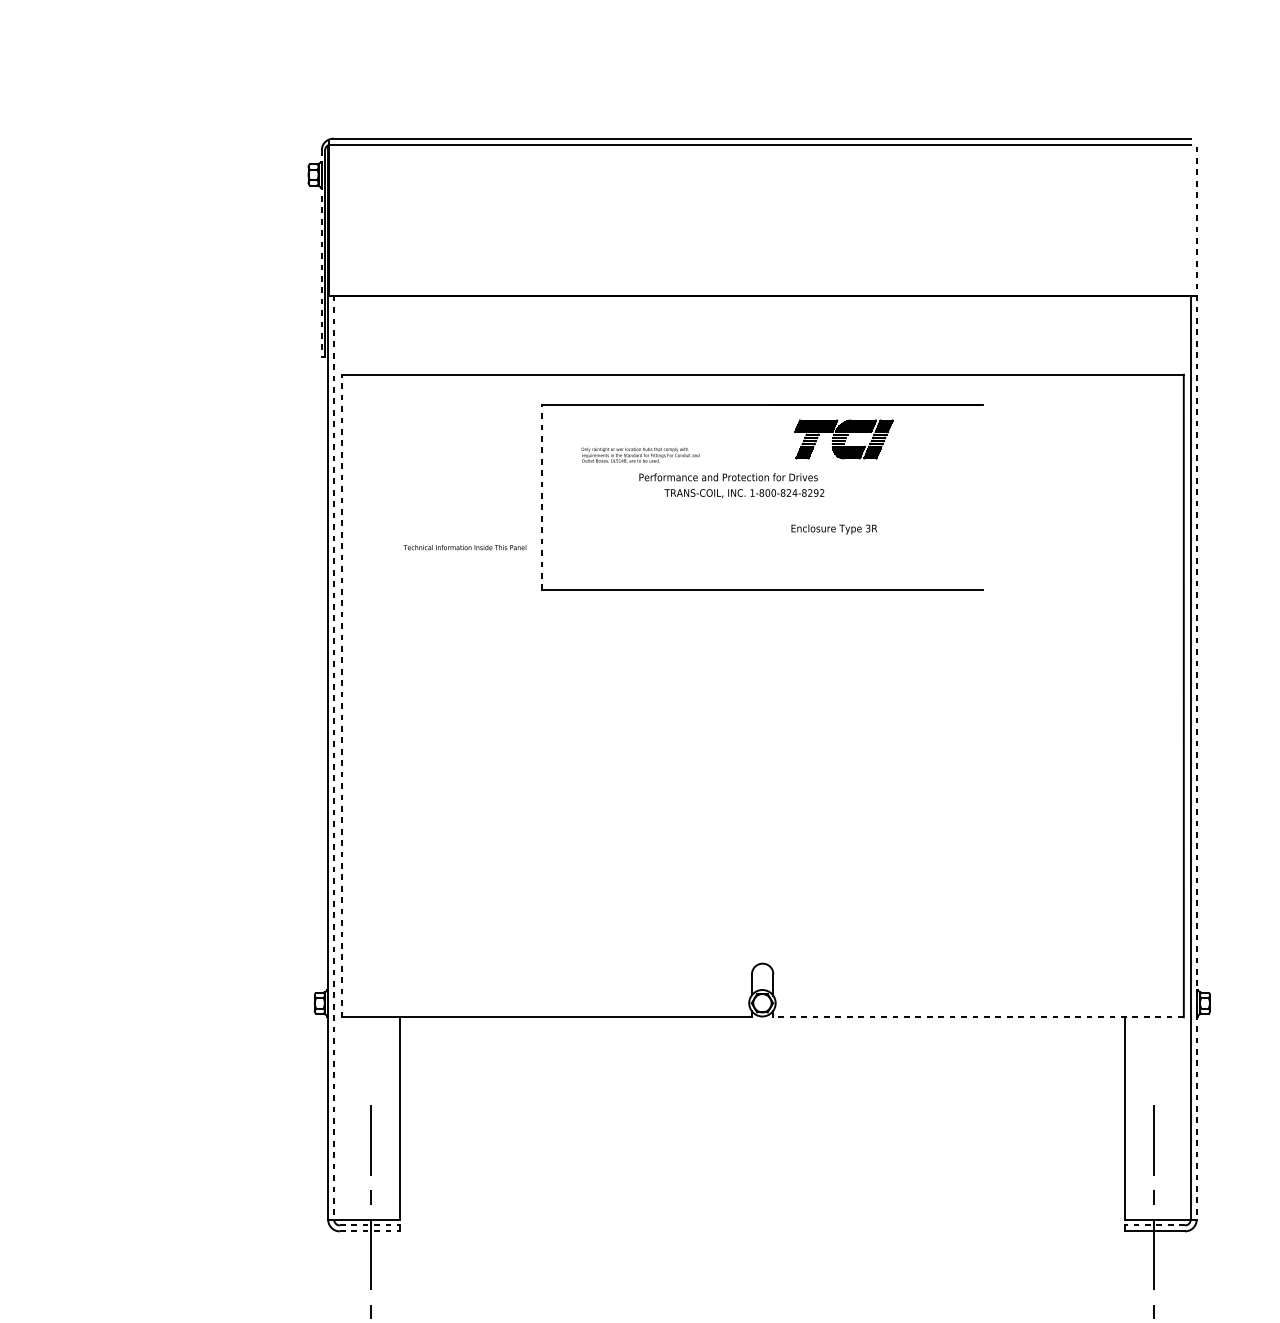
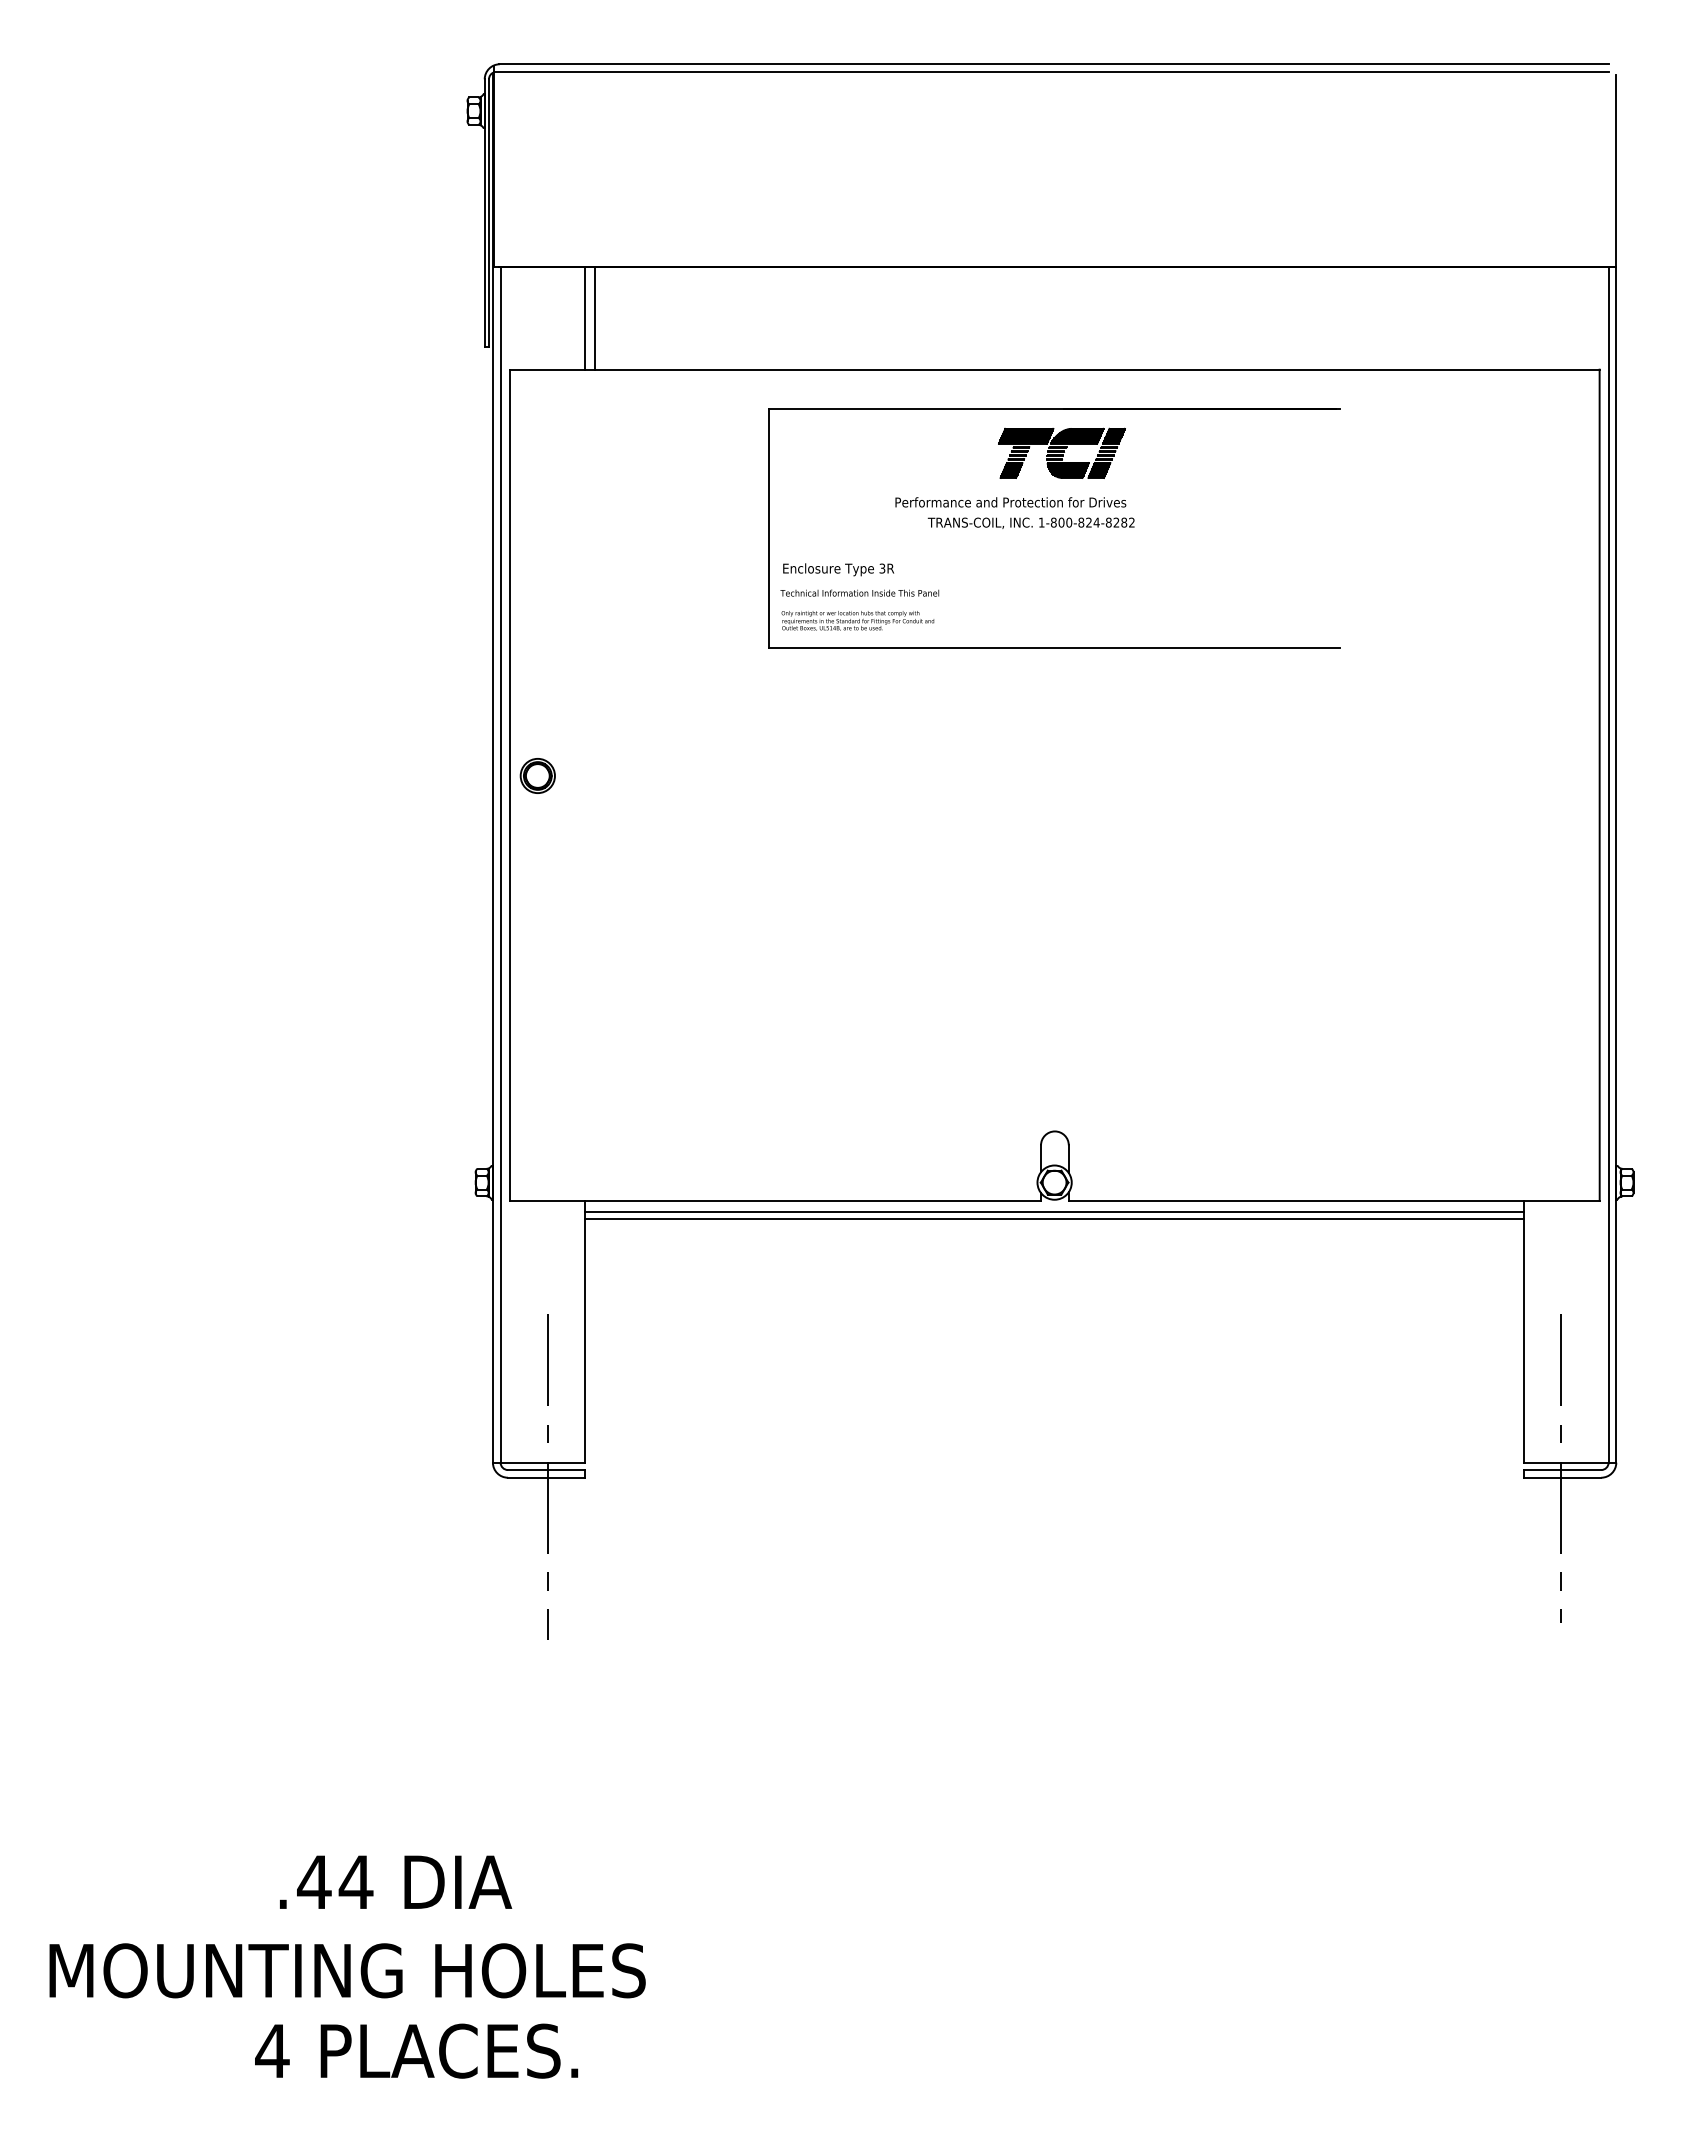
line: (321, 254) -> (484, 213), dashed -> solid
line: (399, 335) -> (585, 318), added
line: (406, 335) -> (594, 318), added
part: (843, 438) -> (1061, 452), moved
text: (640, 455) -> (857, 620), moved
text: (816, 492) -> (1124, 522), 1-800-824-8292 -> 1-800-824-8282
line: (541, 497) -> (768, 528), dashed -> solid
text: (834, 529) -> (838, 569), moved
text: (464, 547) -> (859, 592), moved
line: (1196, 683) -> (1616, 769), dashed -> solid
part: (362, 688) -> (537, 775), added
line: (341, 696) -> (510, 785), dashed -> solid
line: (334, 758) -> (500, 865), dashed -> solid
line: (978, 1017) -> (1333, 1200), dashed -> solid
line: (762, 1025) -> (1054, 1211), added
line: (762, 1031) -> (1054, 1219), added
line: (369, 1225) -> (546, 1470), dashed -> solid
line: (1155, 1225) -> (1562, 1470), dashed -> solid
line: (369, 1231) -> (546, 1477), dashed -> solid

